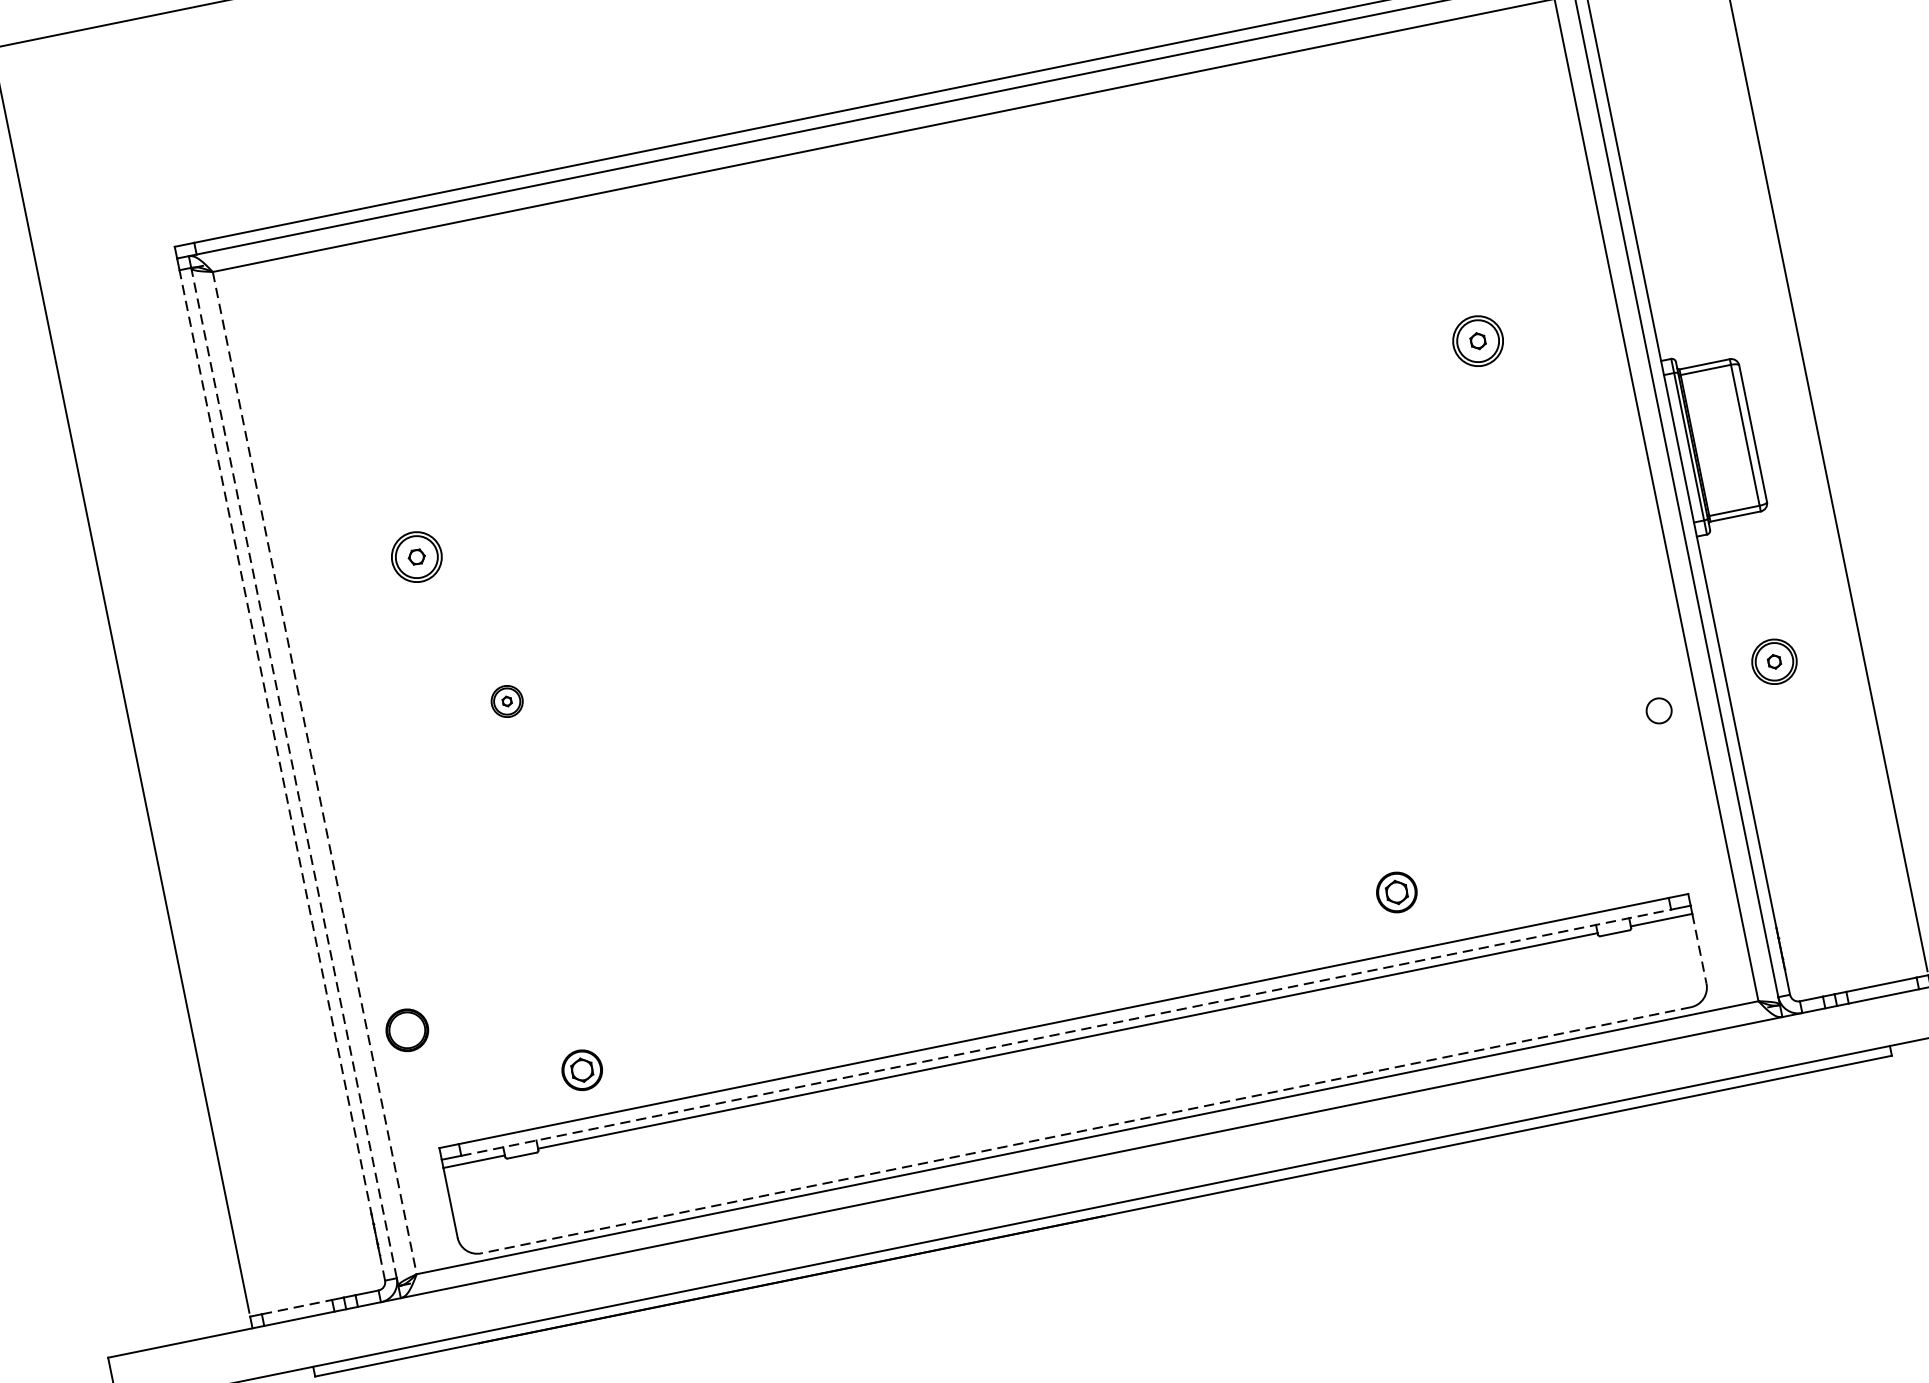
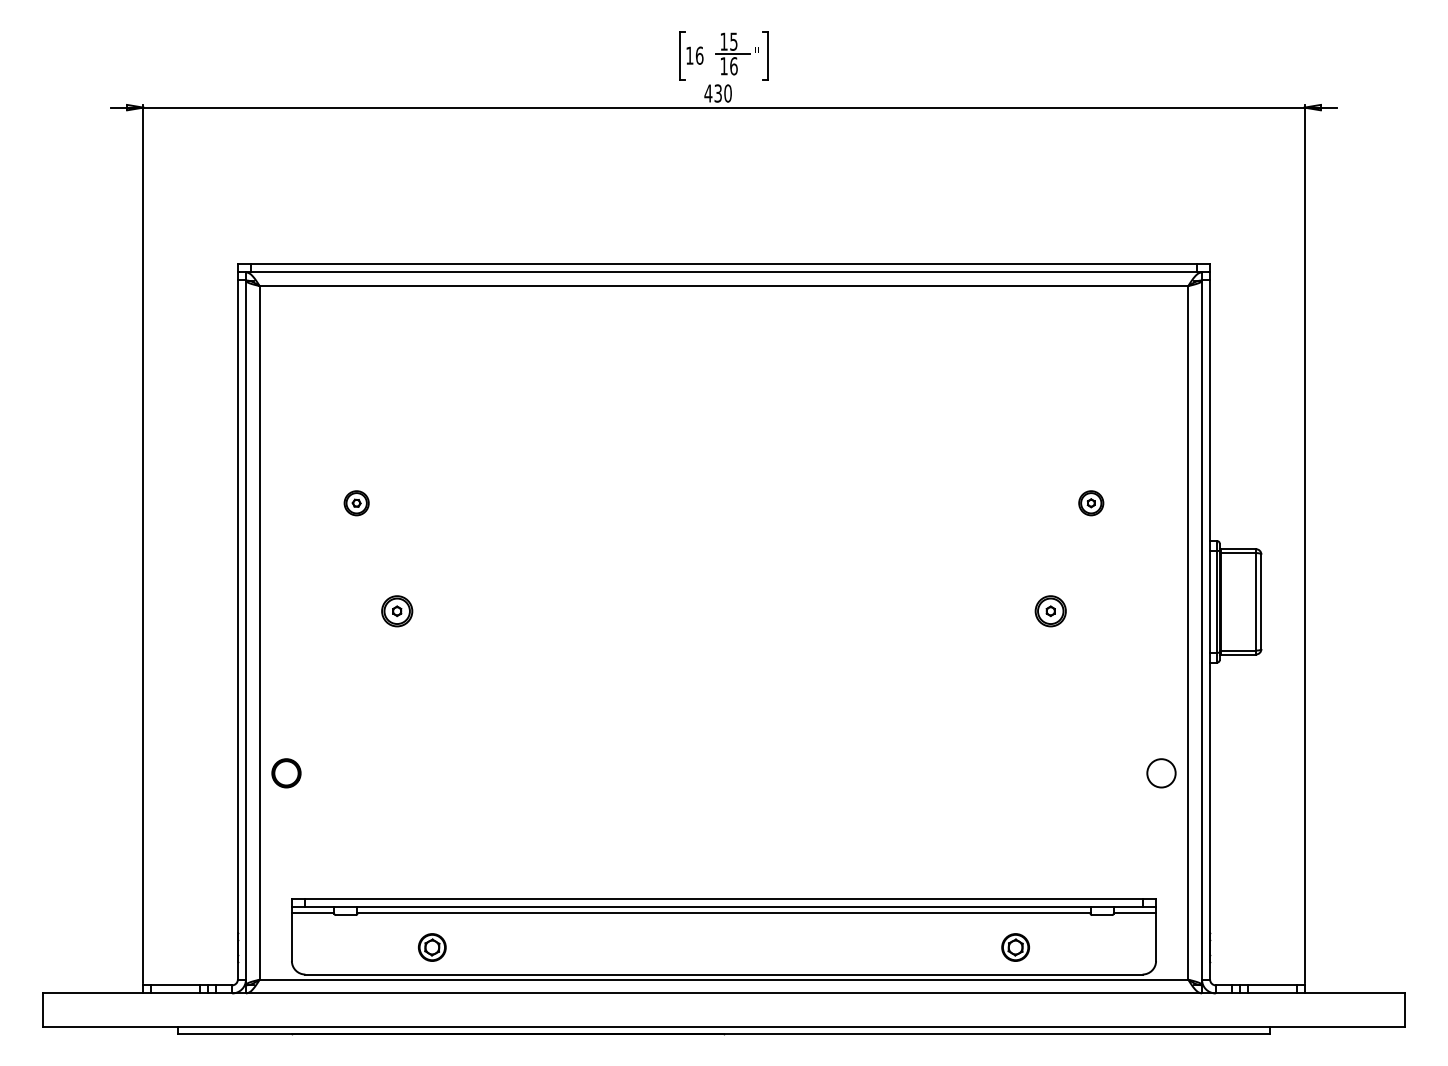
part: (1478, 341) -> (1091, 503), size x0.71
part: (416, 557) -> (356, 503), size x0.71
part: (1774, 662) -> (1050, 611), moved
part: (507, 701) -> (397, 611), size x1.43
circle: (1659, 711) -> (1161, 773), size x1.67
line: (314, 772) -> (259, 632), dashed -> solid
line: (293, 773) -> (245, 630), dashed -> solid
line: (281, 776) -> (237, 630), dashed -> solid
part: (1396, 892) -> (1015, 947), moved
line: (1700, 949) -> (1156, 937), dashed -> solid
part: (407, 1030) -> (286, 773), moved
line: (1065, 1033) -> (723, 907), dashed -> solid
part: (581, 1070) -> (431, 947), moved
line: (1085, 1130) -> (723, 974), dashed -> solid
line: (298, 1307) -> (176, 985), dashed -> solid

